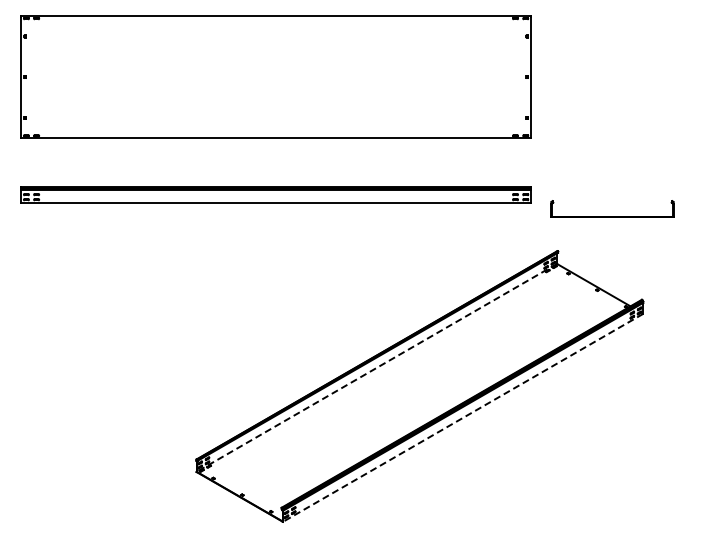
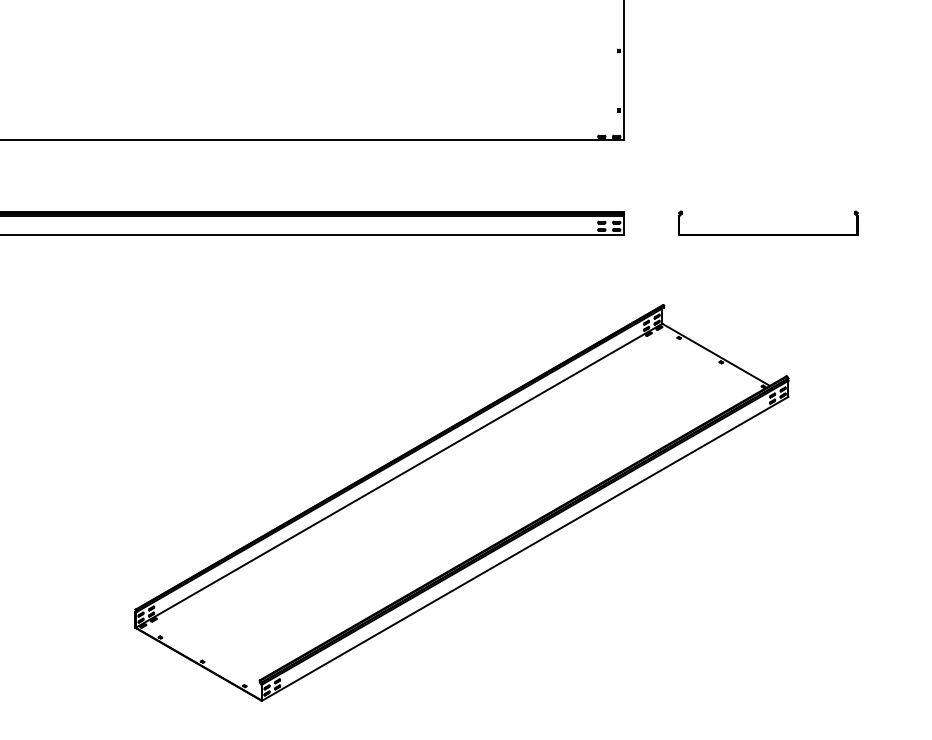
part: (612, 216) -> (768, 234), moved
line: (376, 367) -> (398, 475), dashed -> solid
line: (463, 417) -> (525, 548), dashed -> solid

